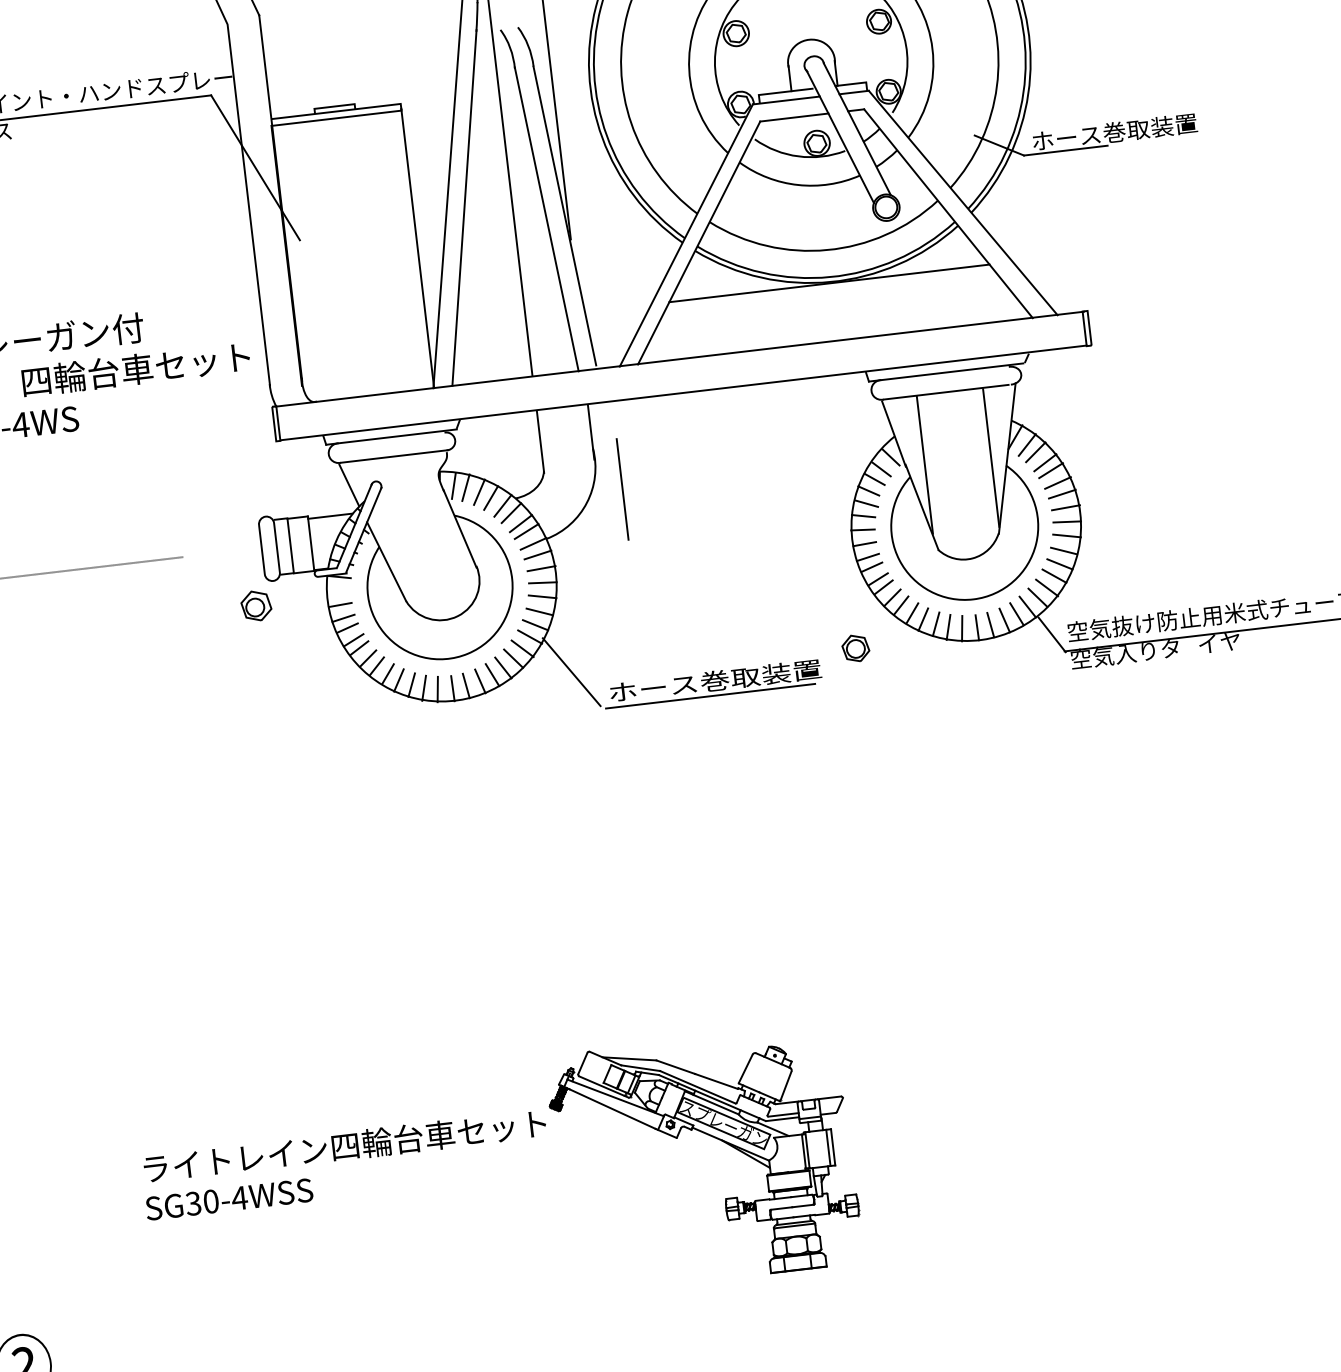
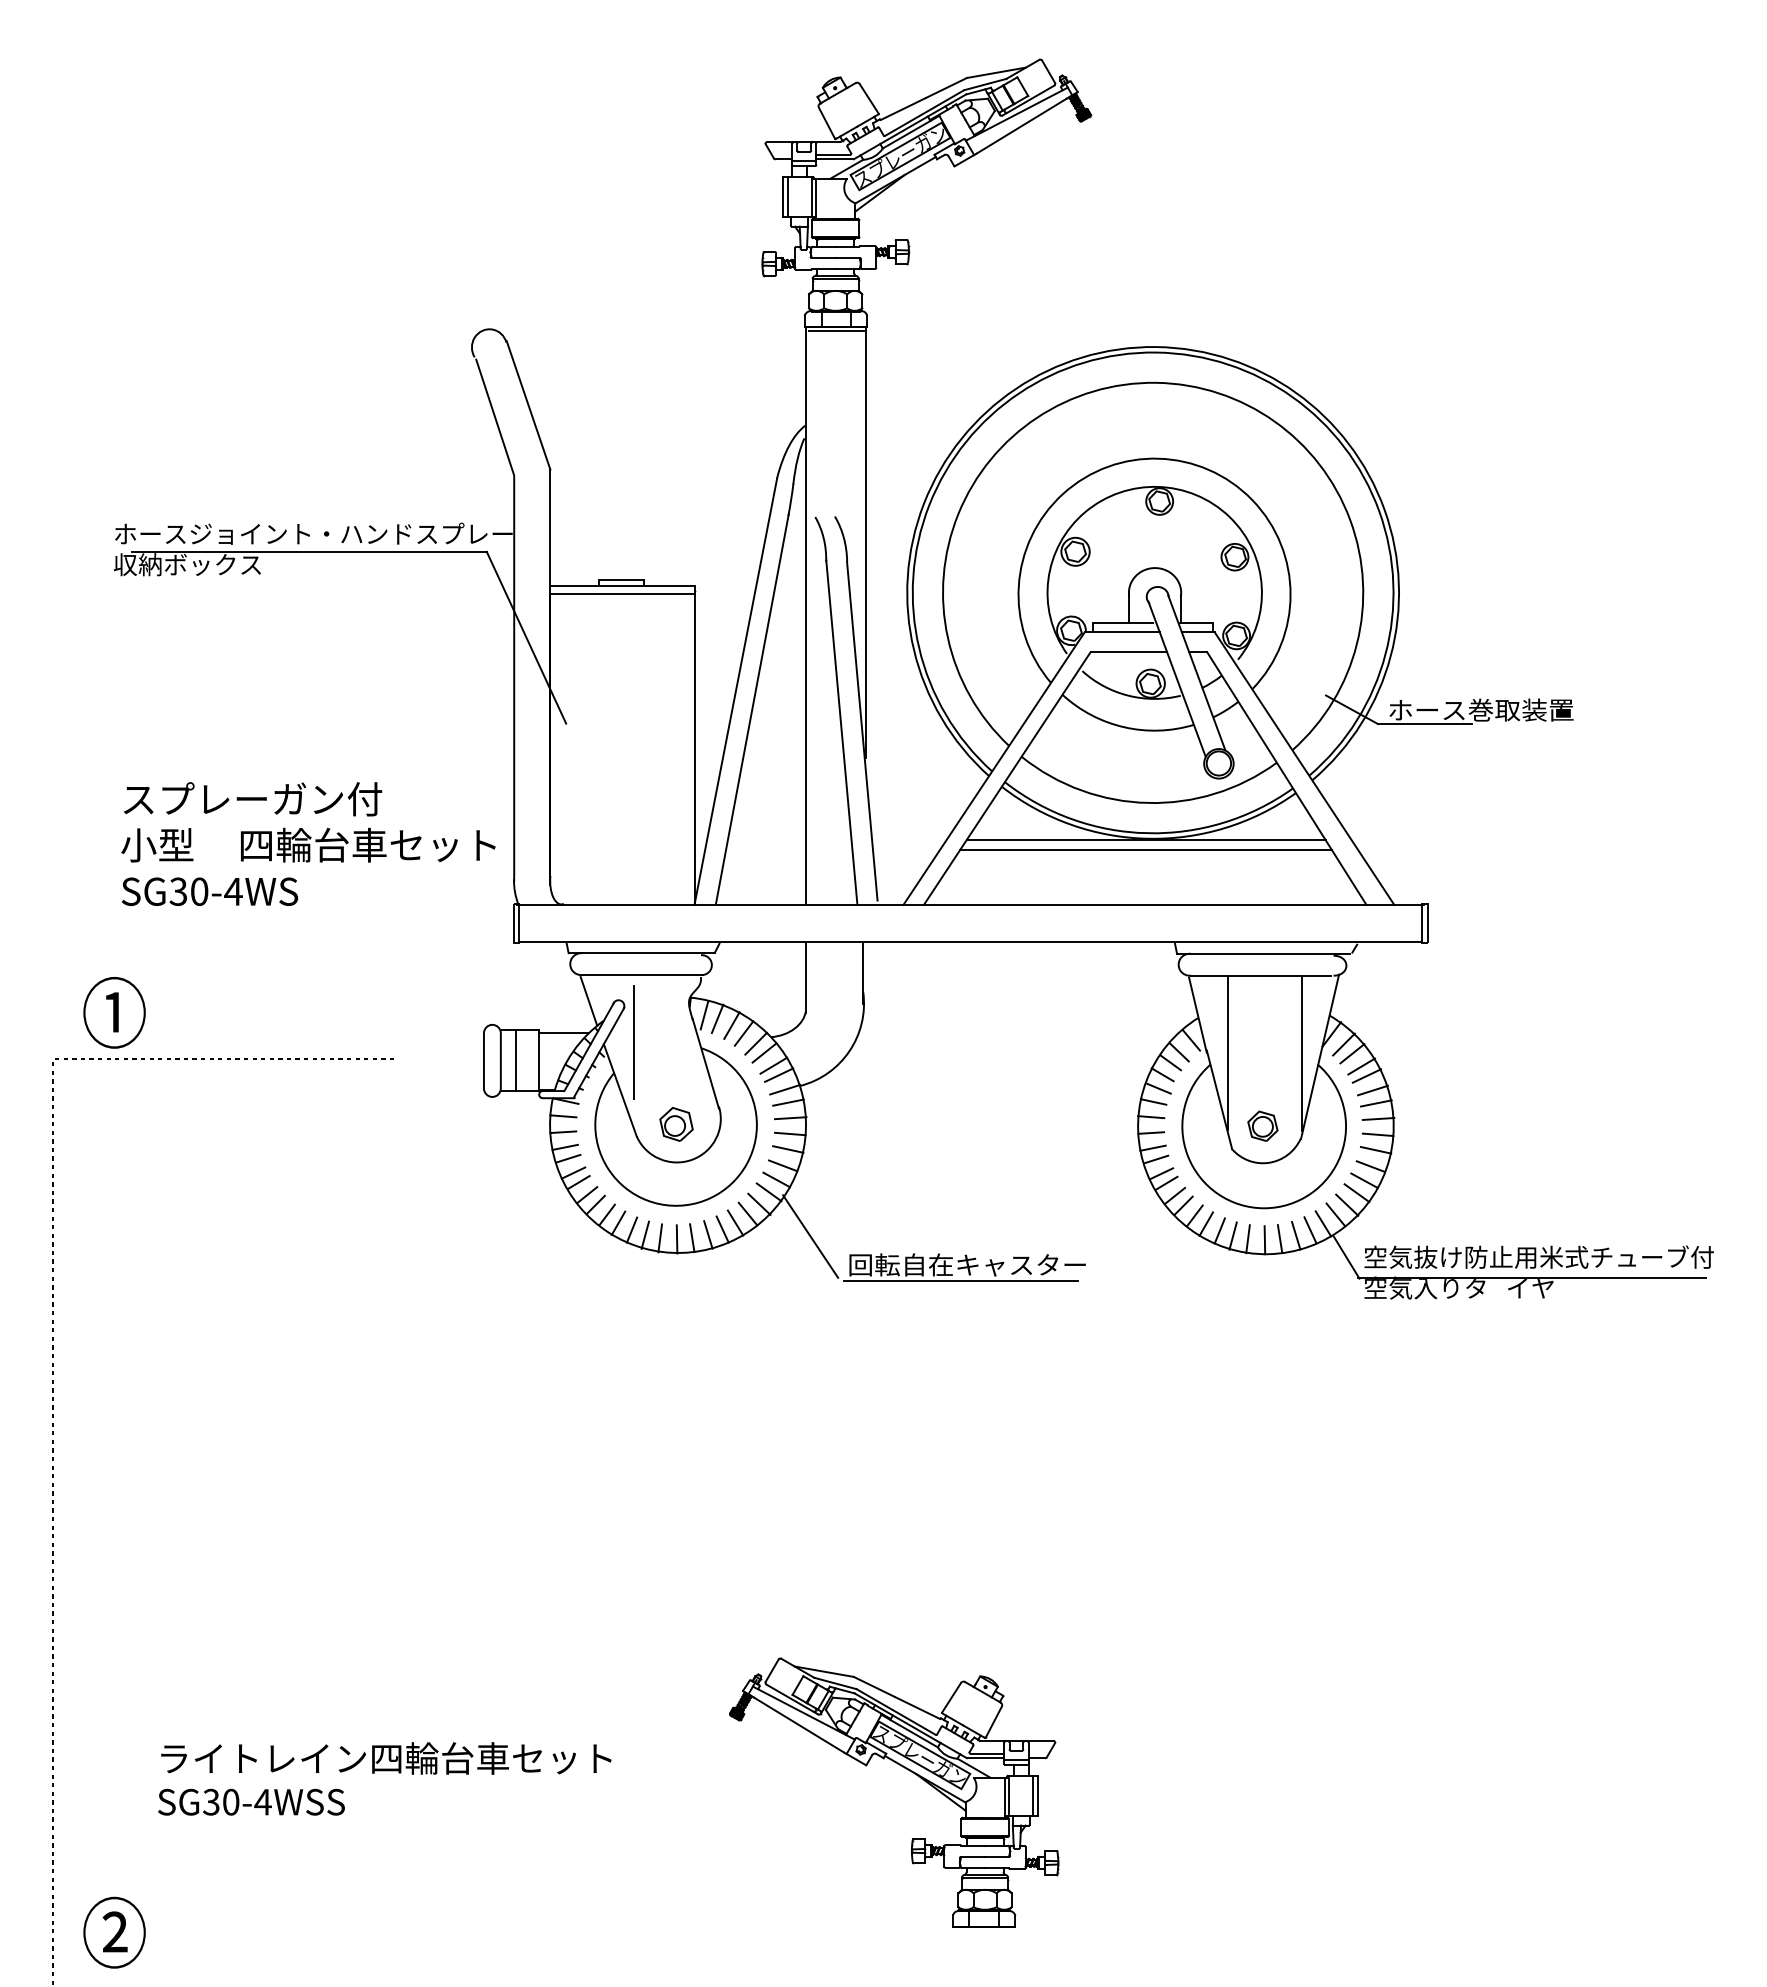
line: (829, 292) -> (1145, 850), added
line: (622, 489) -> (633, 1042), moved
line: (338, 590) -> (563, 1116), added
part: (256, 606) -> (676, 1124), moved
part: (855, 647) -> (1262, 1125), moved
text: (715, 680) -> (968, 1264), ホース巻取装置 -> 回転自在キャスター
text: (345, 1164) -> (384, 1778), moved

